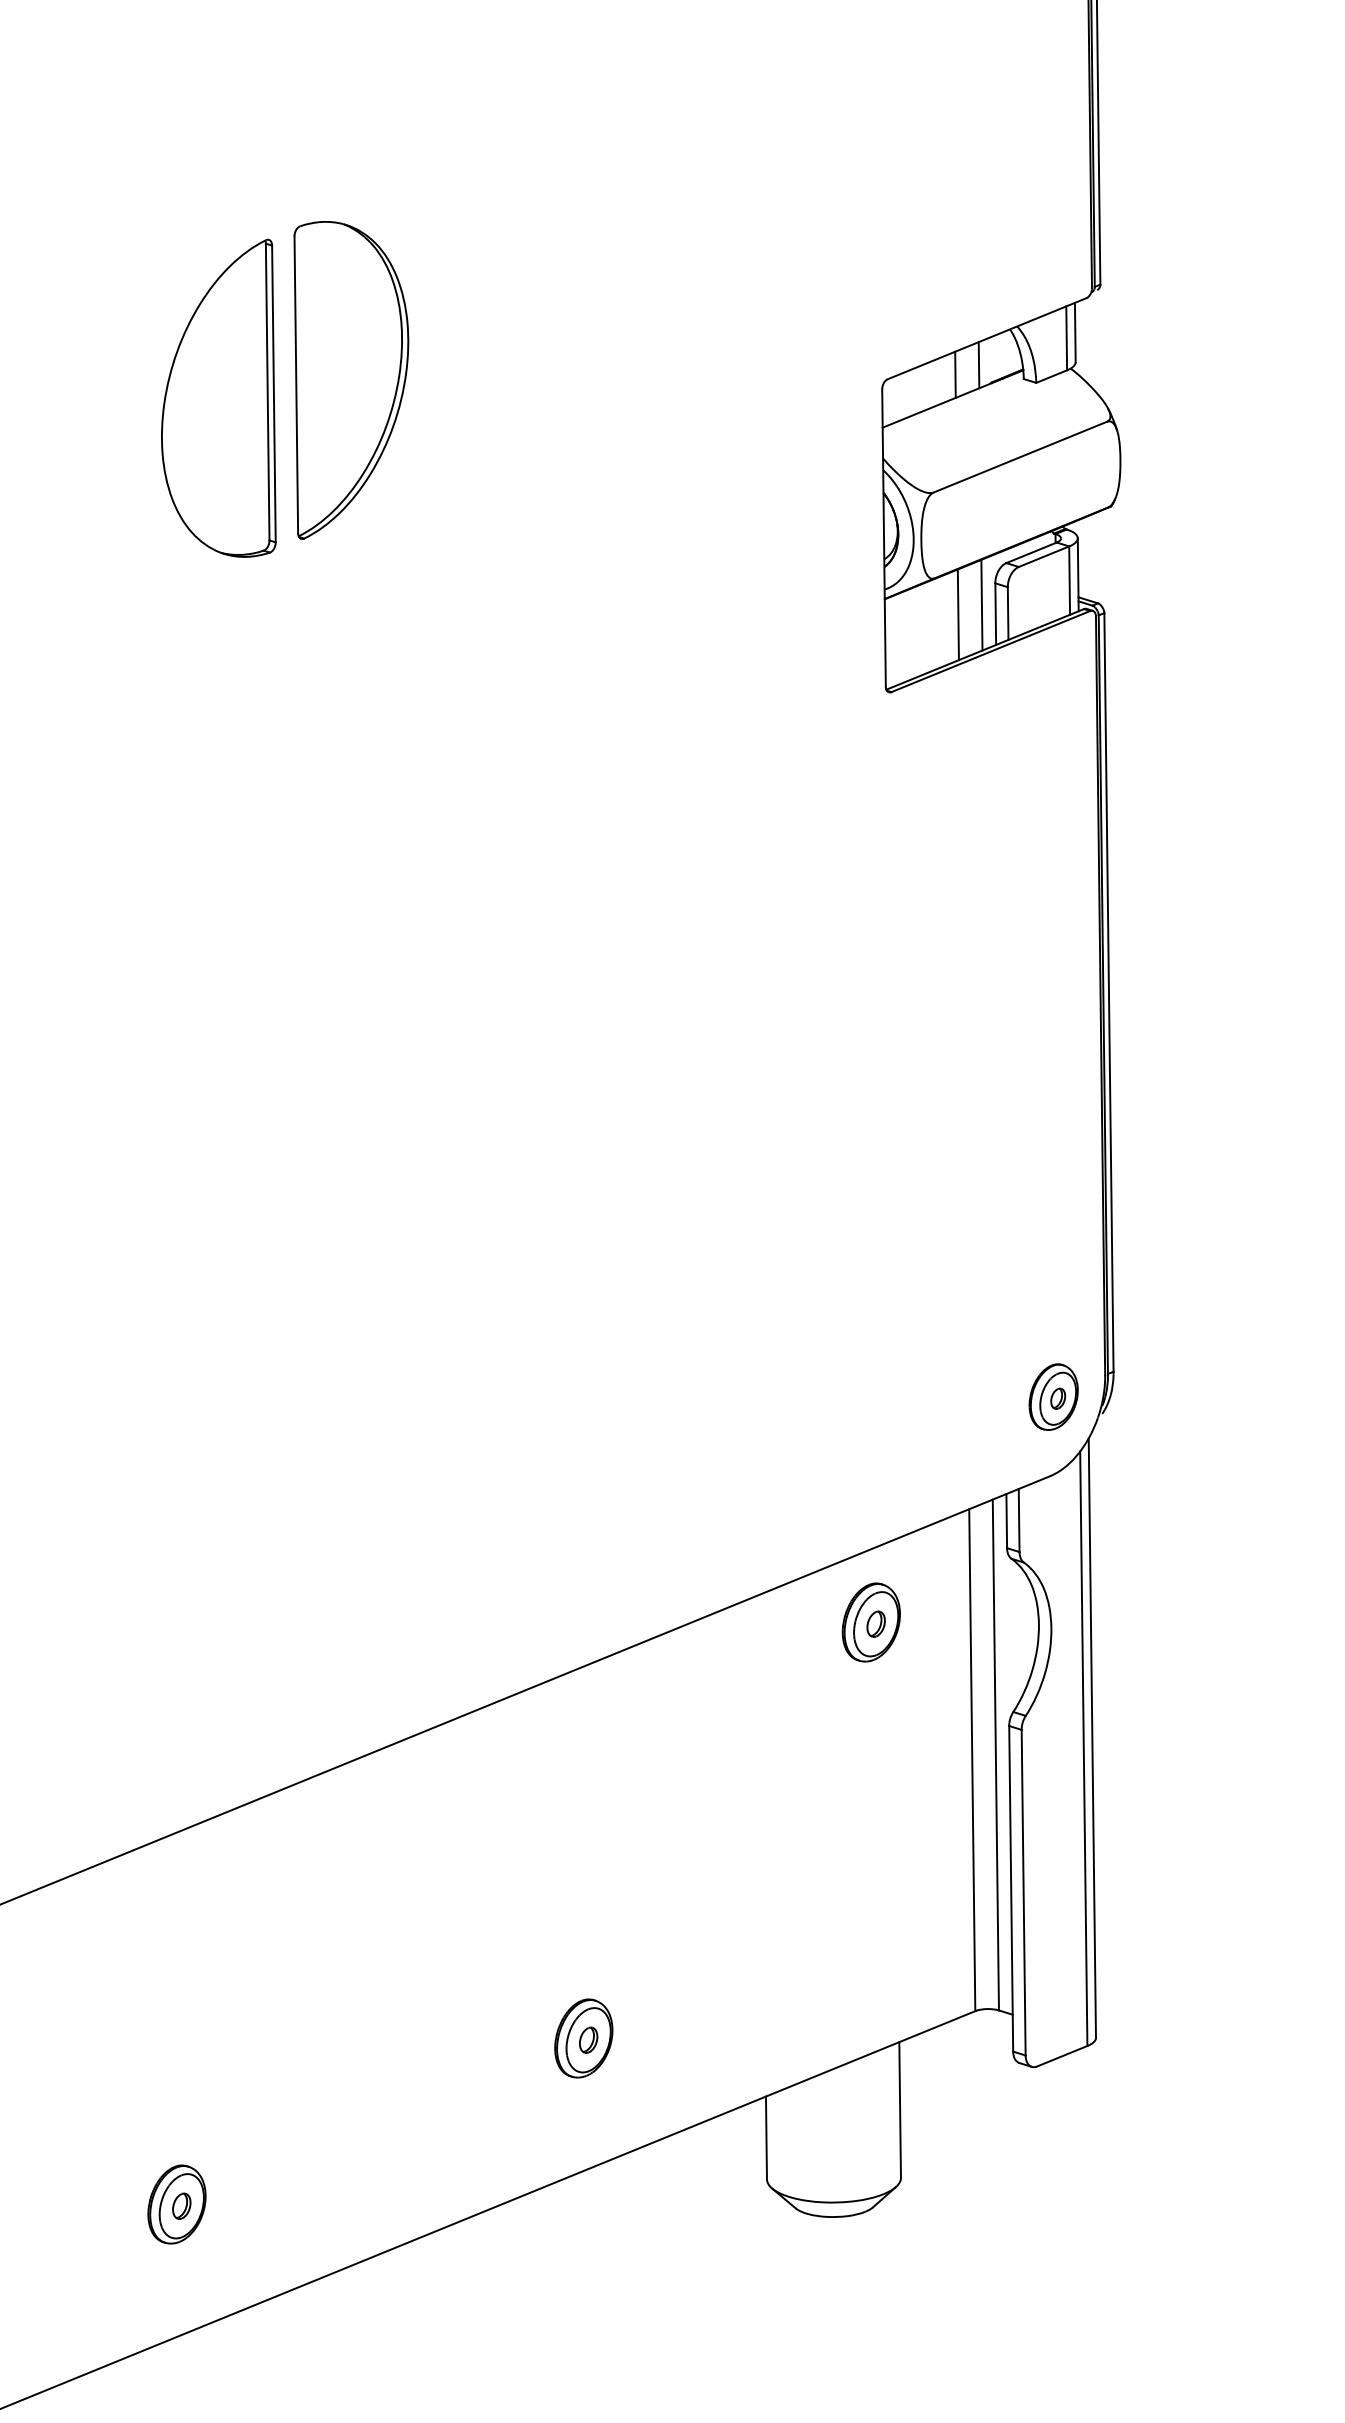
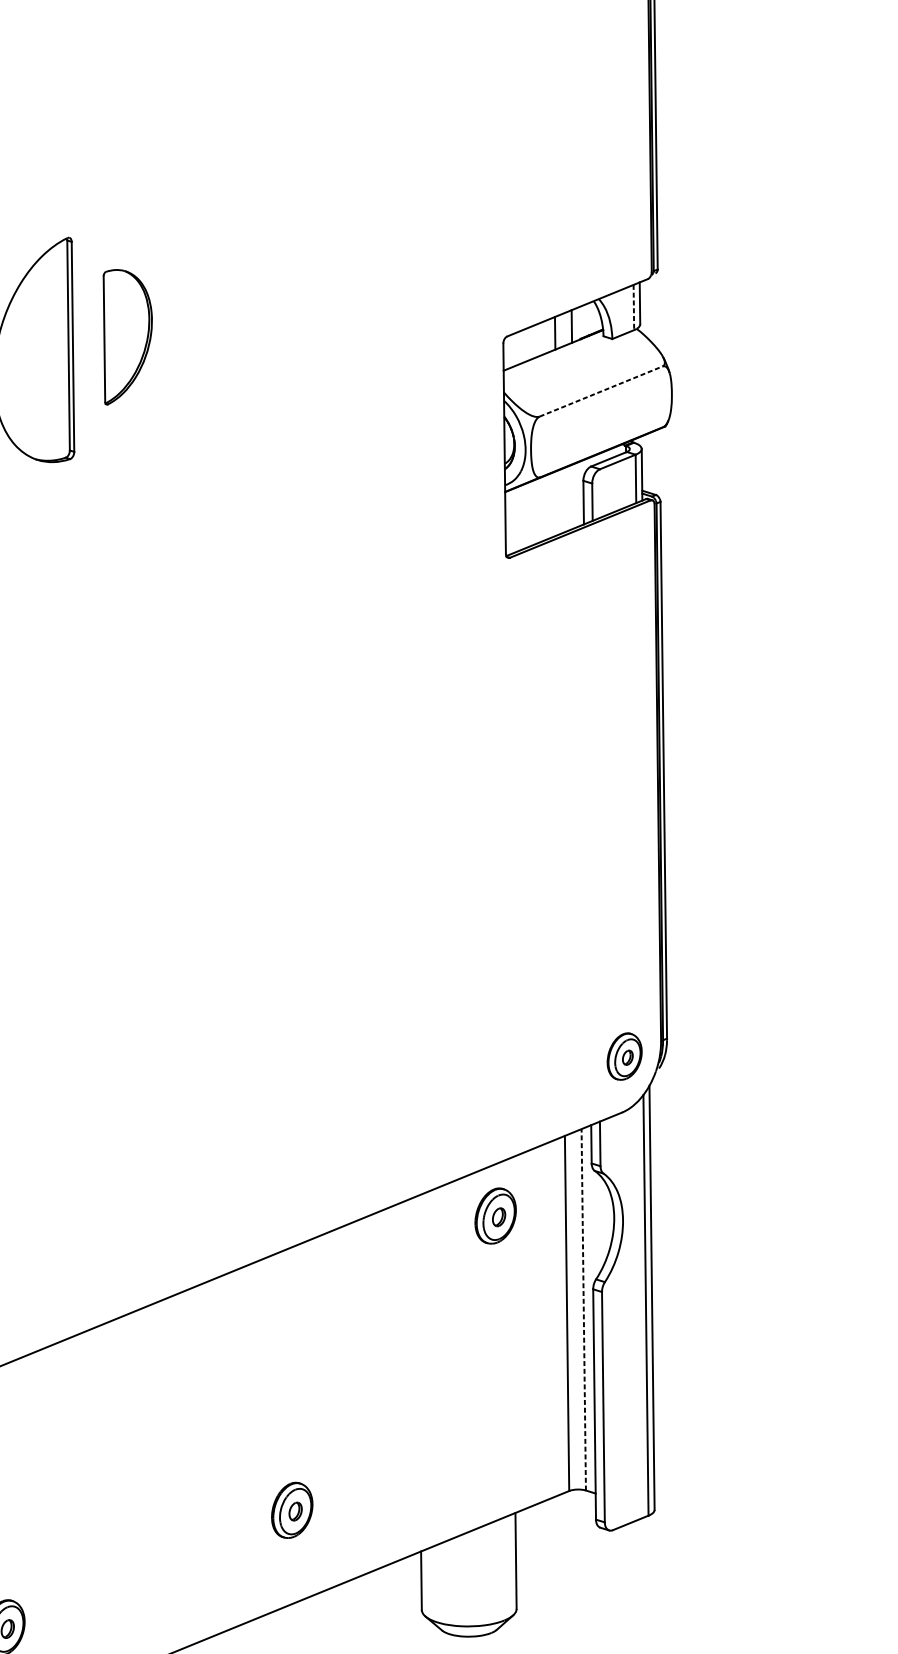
line: (1066, 338) -> (633, 307), solid -> dashed
part: (351, 380) -> (127, 337), size x0.6
line: (1020, 457) -> (601, 391), solid -> dashed
line: (981, 604) -> (573, 495), removed
line: (957, 614) -> (556, 502), removed
line: (995, 1754) -> (583, 1309), solid -> dashed

